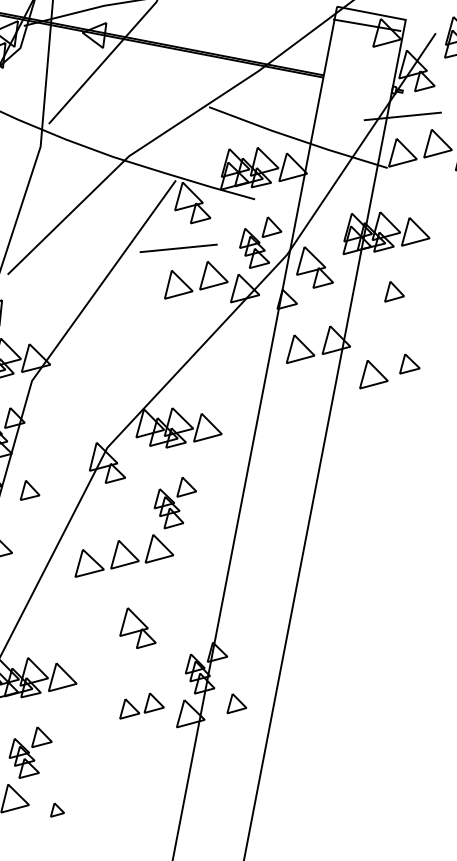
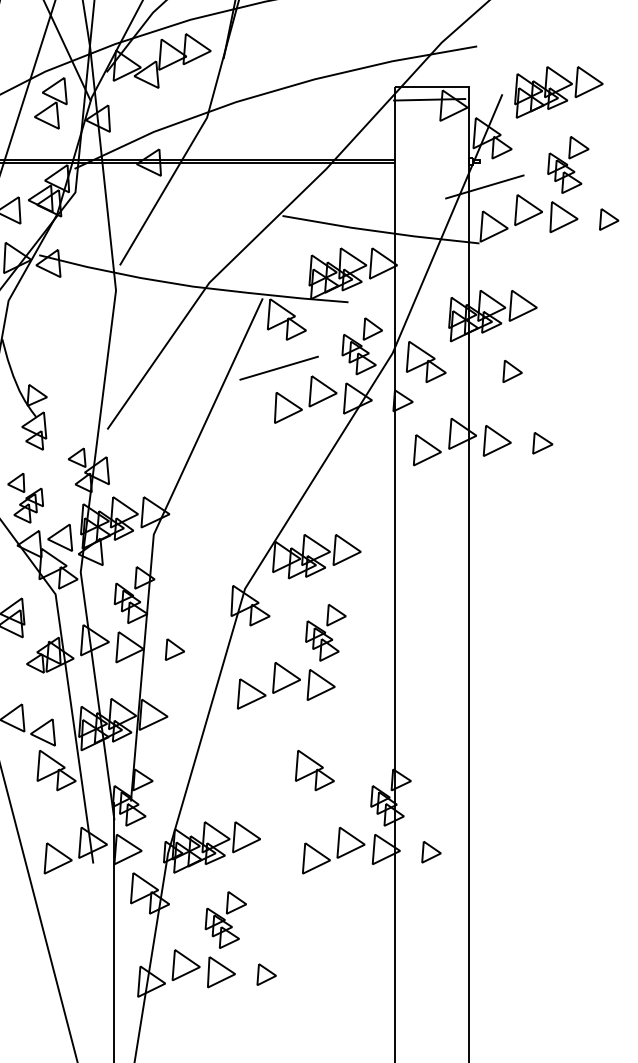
part: (374, 376) -> (496, 440), moved
part: (108, 560) -> (268, 685), moved
part: (237, 705) -> (431, 852), moved
part: (142, 707) -> (333, 850), size x1.43
part: (58, 810) -> (266, 974), size x1.43

